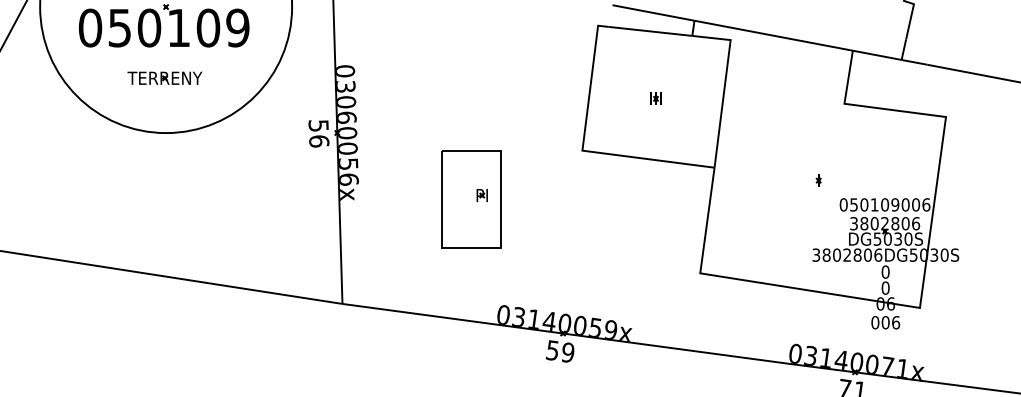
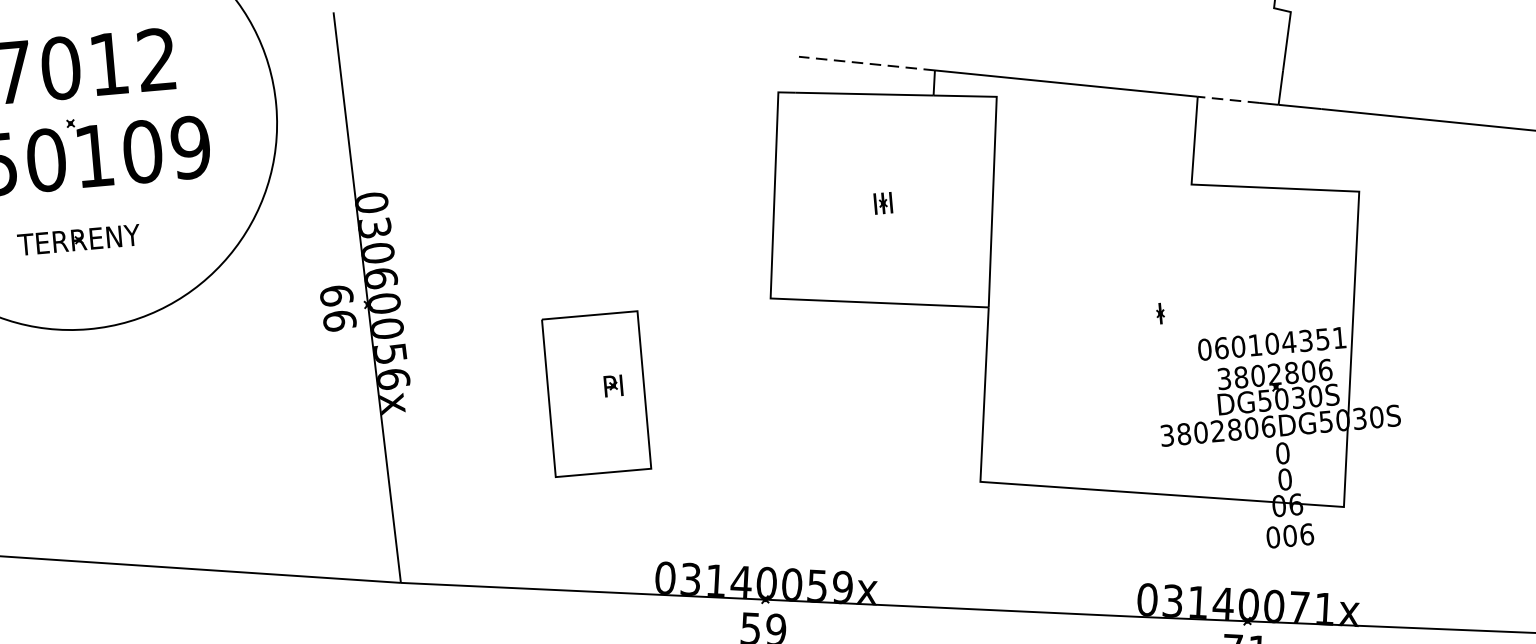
line: (653, 12) -> (866, 62), solid -> dashed
line: (871, 54) -> (1228, 100), solid -> dashed
text: (318, 125) -> (336, 295), 56 -> 66
text: (890, 204) -> (1281, 342), 050109006 -> 060104351

